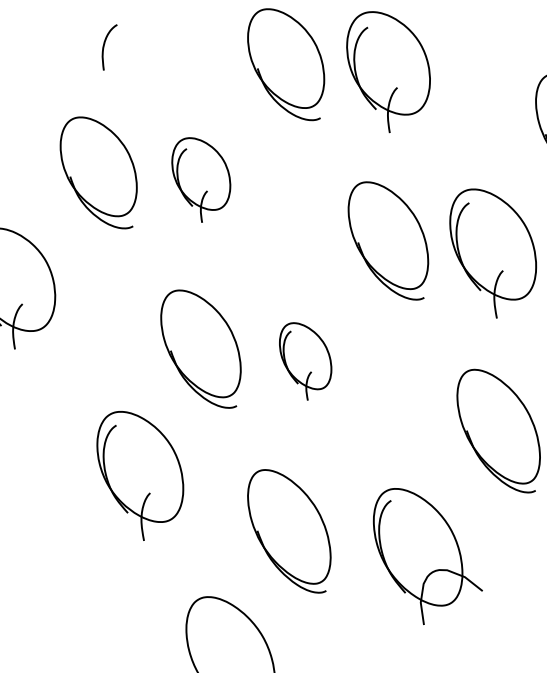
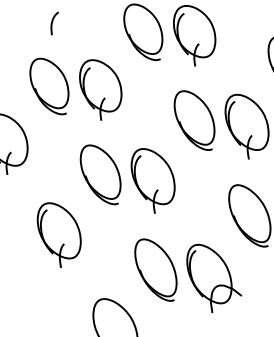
part: (200, 178) -> (100, 89), size x1.43
part: (304, 360) -> (152, 180), size x1.67
part: (138, 474) -> (58, 234), moved
part: (288, 530) -> (155, 269), moved

